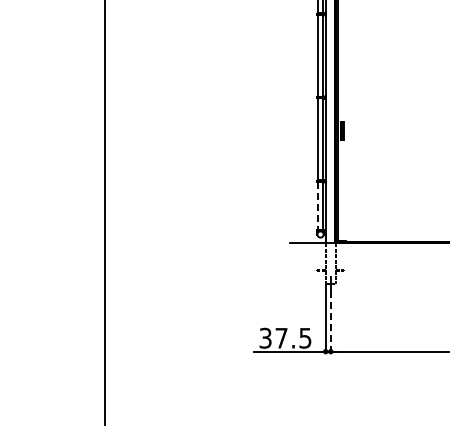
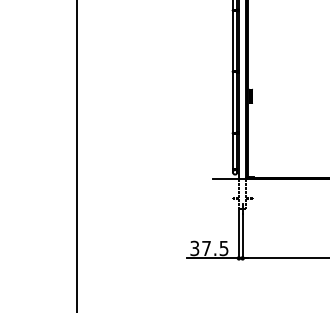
line: (317, 205) -> (232, 150), dashed -> solid
line: (330, 321) -> (242, 236), dashed -> solid

